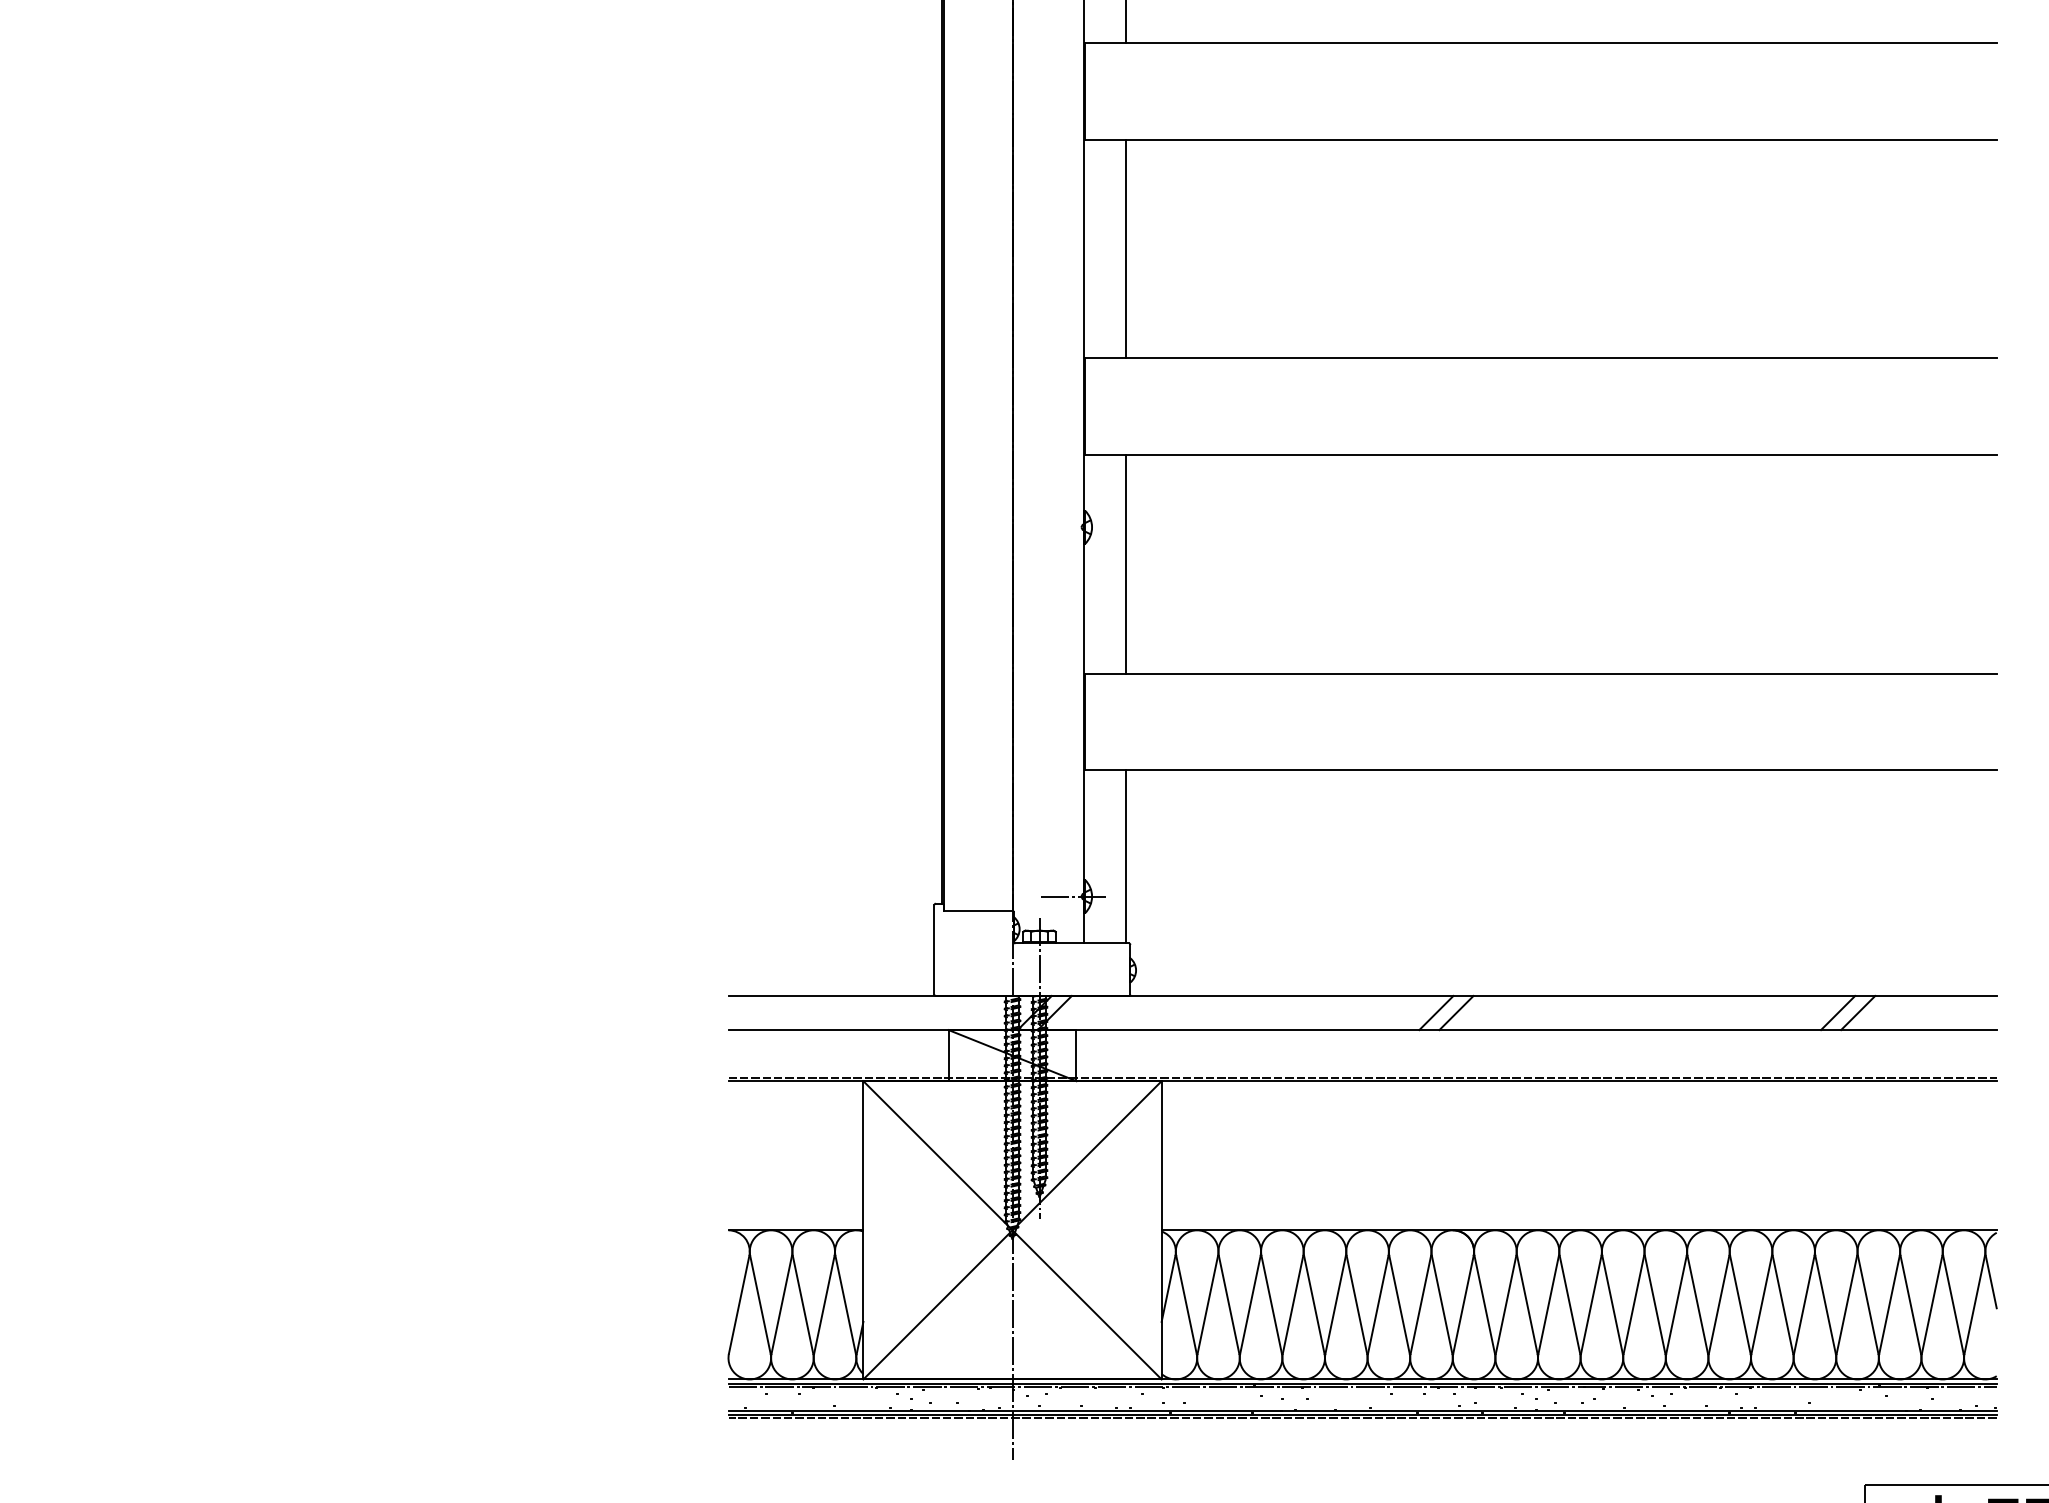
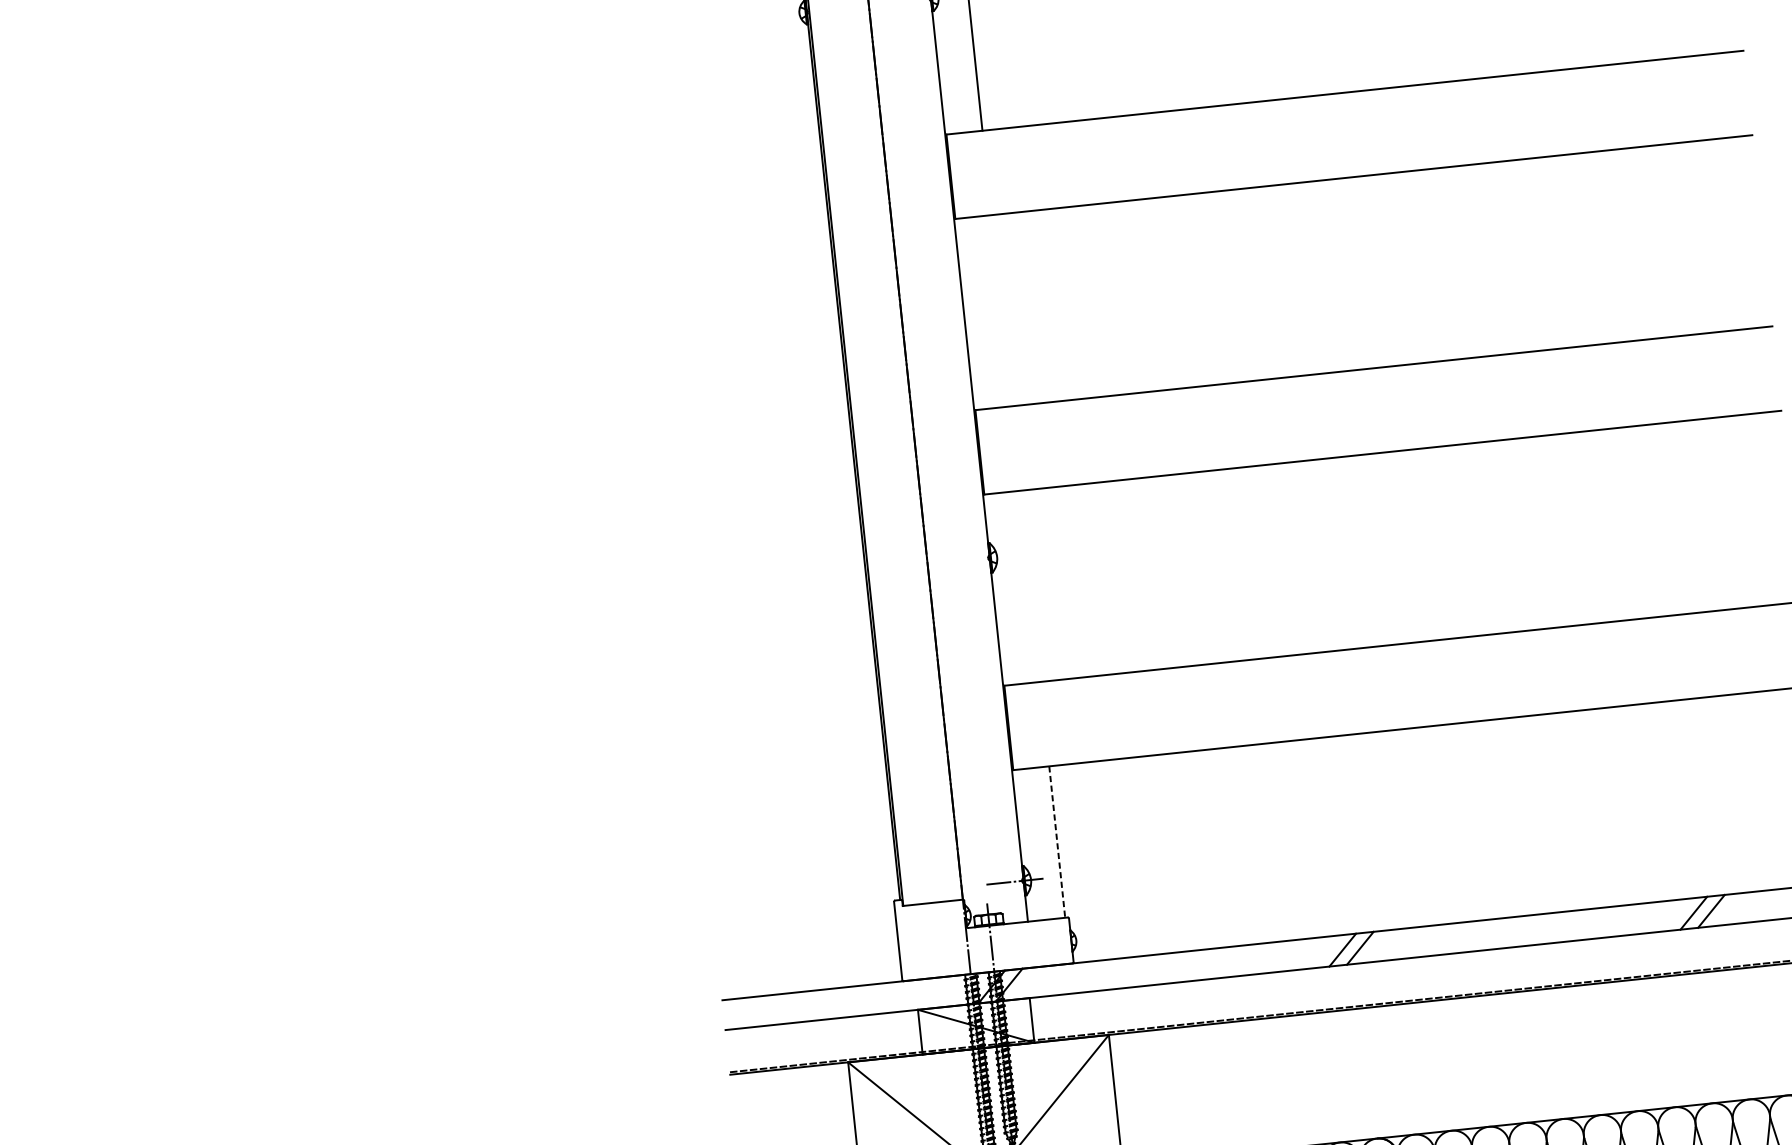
line: (1126, 248) -> (1001, 310), removed
line: (1126, 563) -> (1030, 585), removed
line: (1126, 856) -> (1057, 841), solid -> dashed

